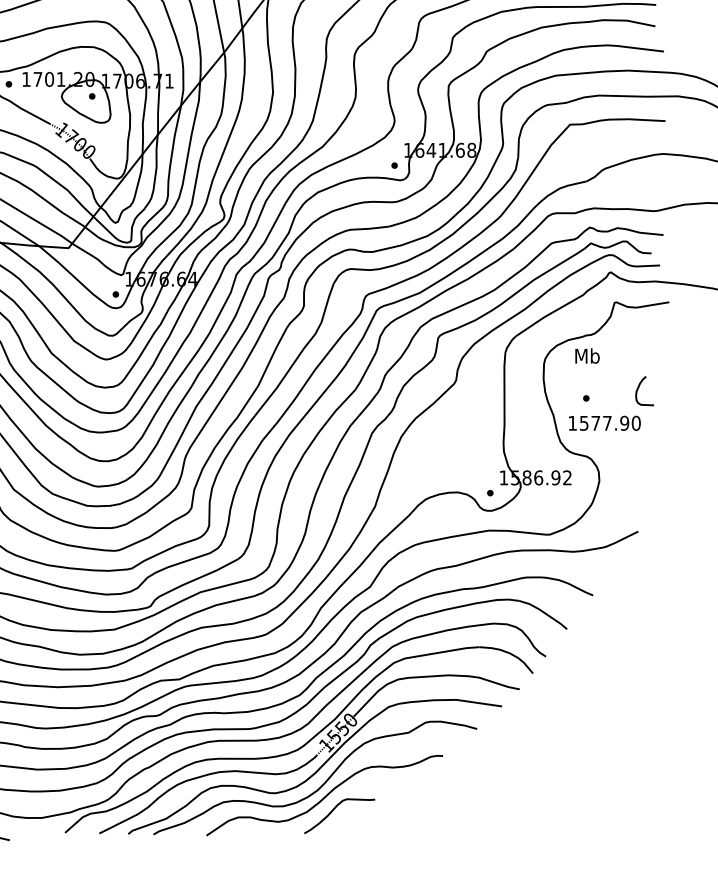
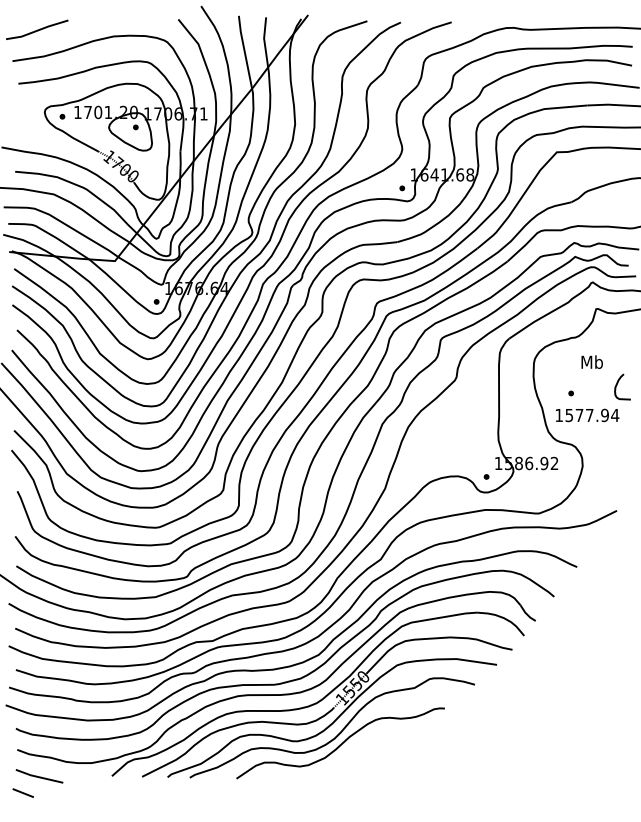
text: (586, 355) -> (591, 361), moved
text: (636, 423) -> (615, 415), 1577.90 -> 1577.94
curve: (334, 810) -> (349, 756), removed

